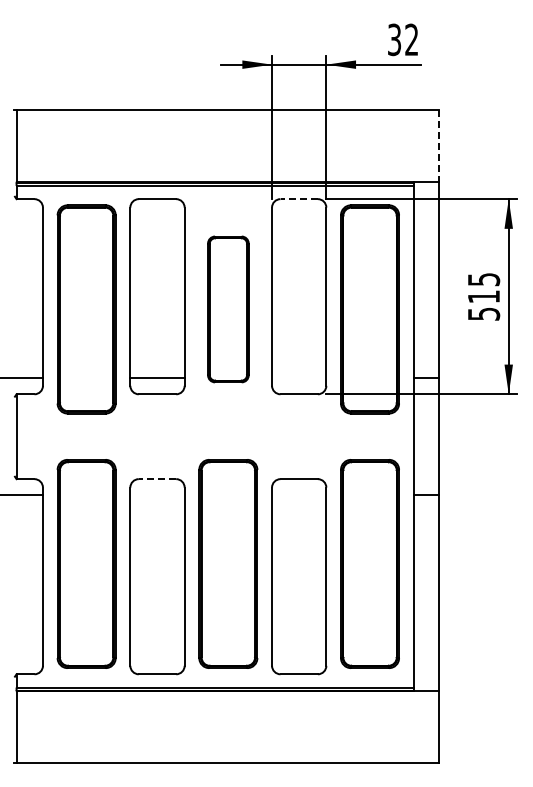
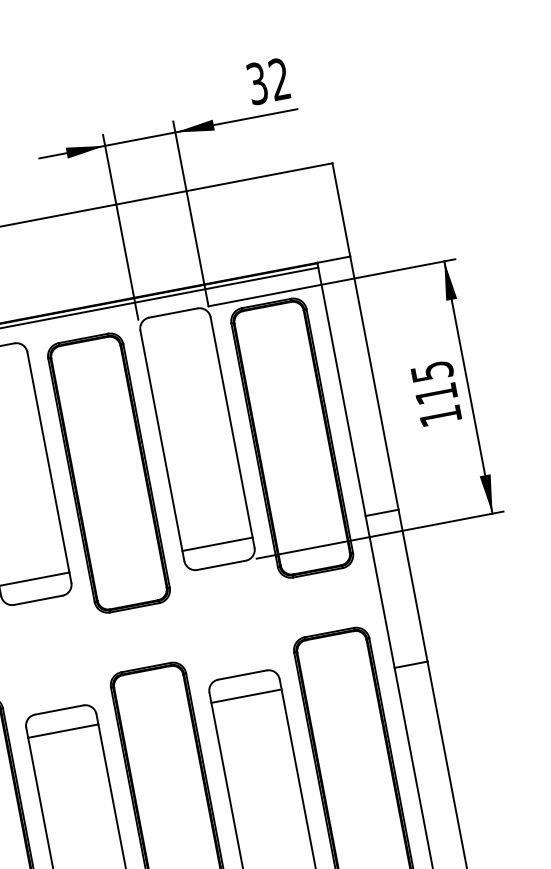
line: (439, 146) -> (341, 210), dashed -> solid
line: (299, 199) -> (173, 313), dashed -> solid
part: (228, 309) -> (109, 473), size x1.43
text: (484, 313) -> (441, 415), 515 -> 115
line: (299, 377) -> (217, 543), added
line: (157, 479) -> (59, 710), dashed -> solid
line: (157, 495) -> (63, 731), added
line: (299, 495) -> (246, 696), added

